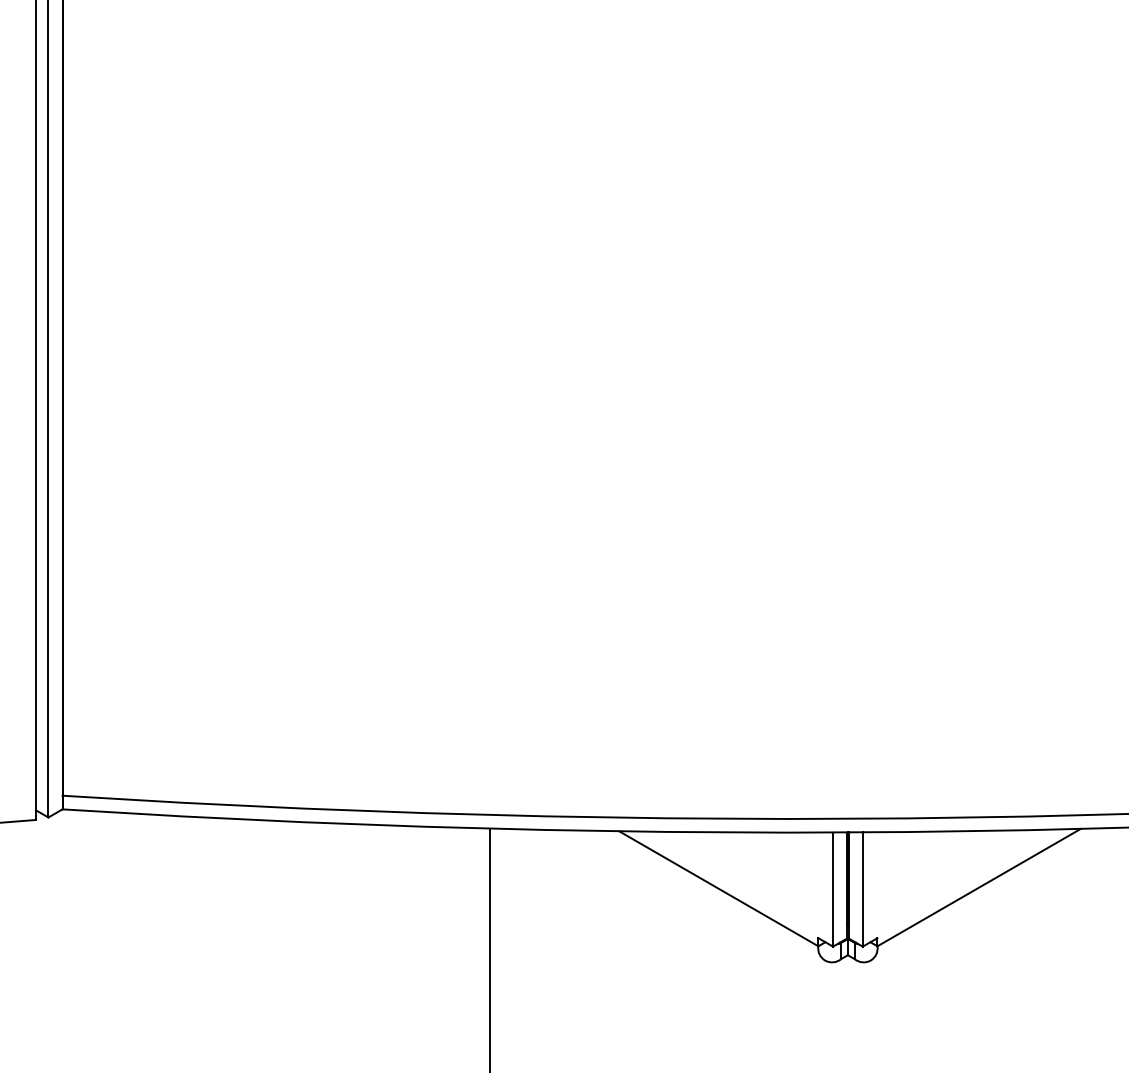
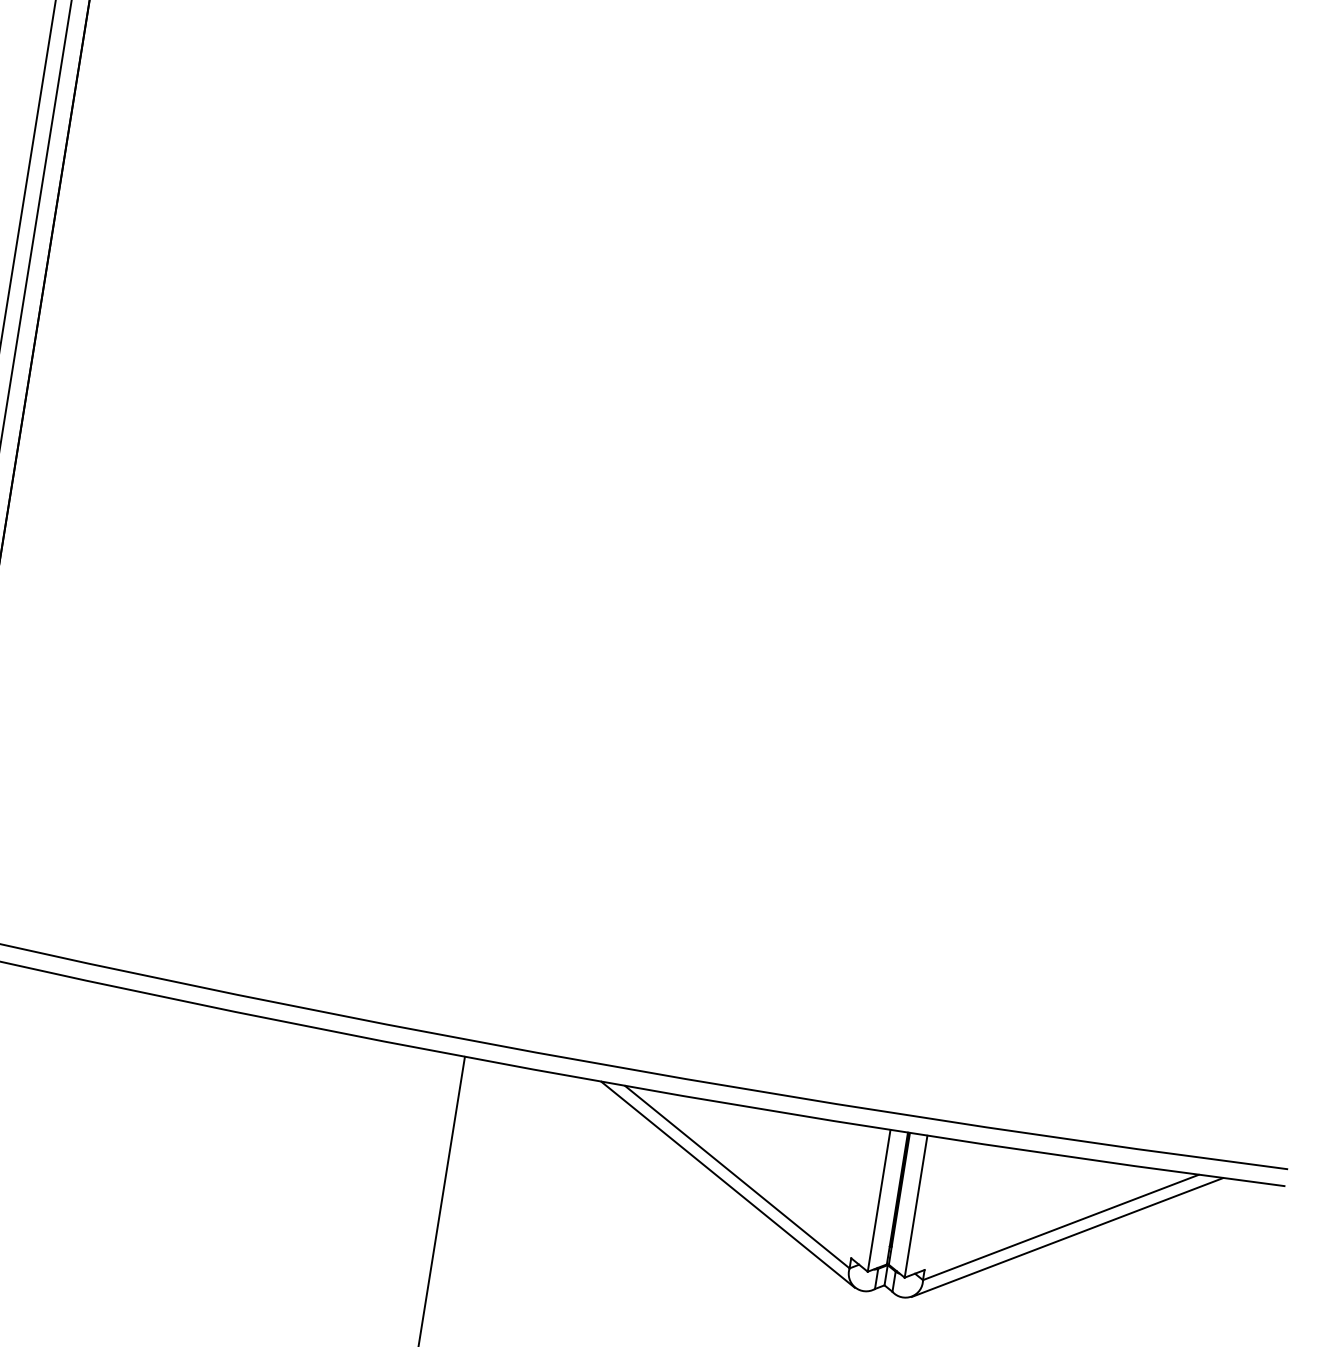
line: (985, 894) -> (1067, 1237), added
line: (712, 895) -> (728, 1184), added

